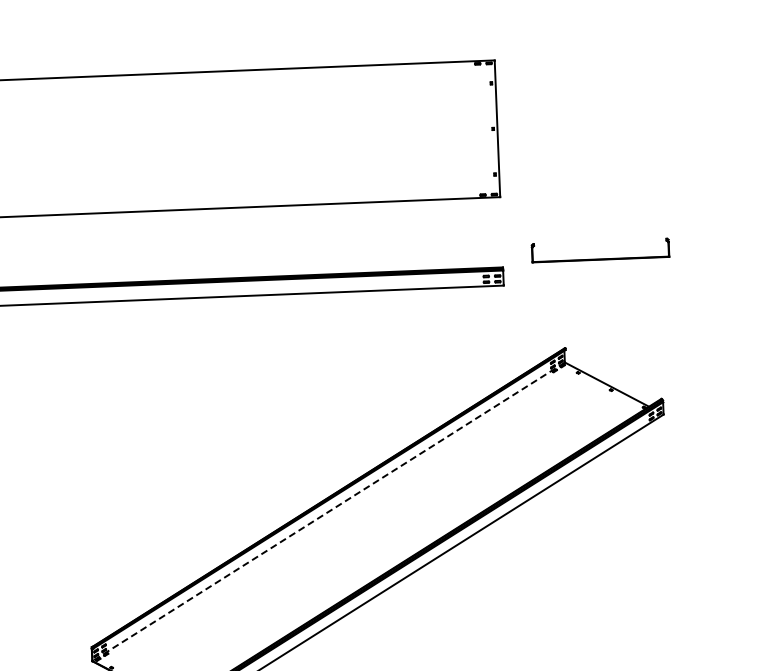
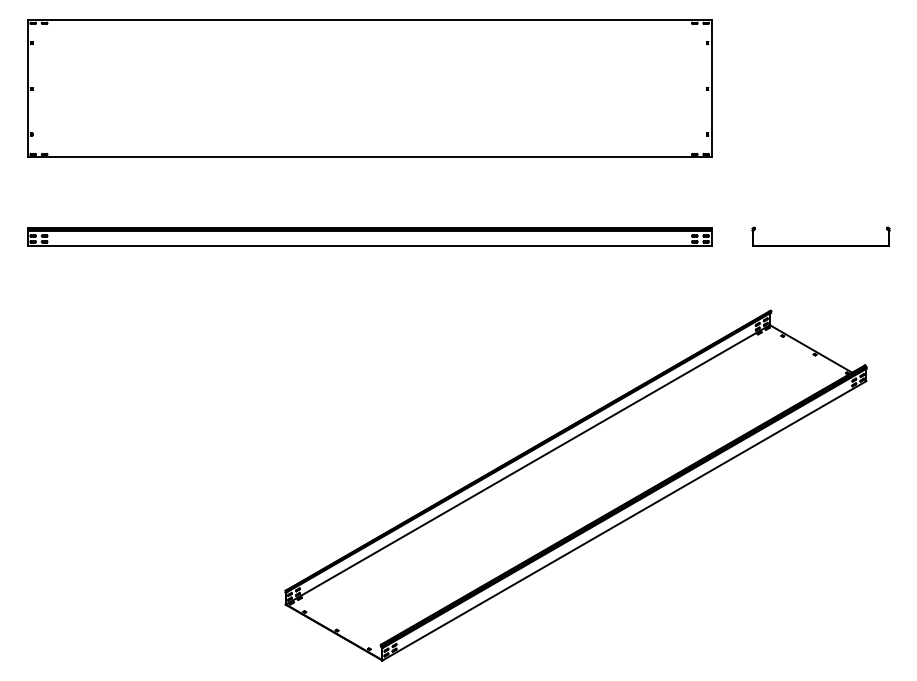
part: (600, 259) -> (820, 245), moved
line: (328, 512) -> (527, 465), dashed -> solid

